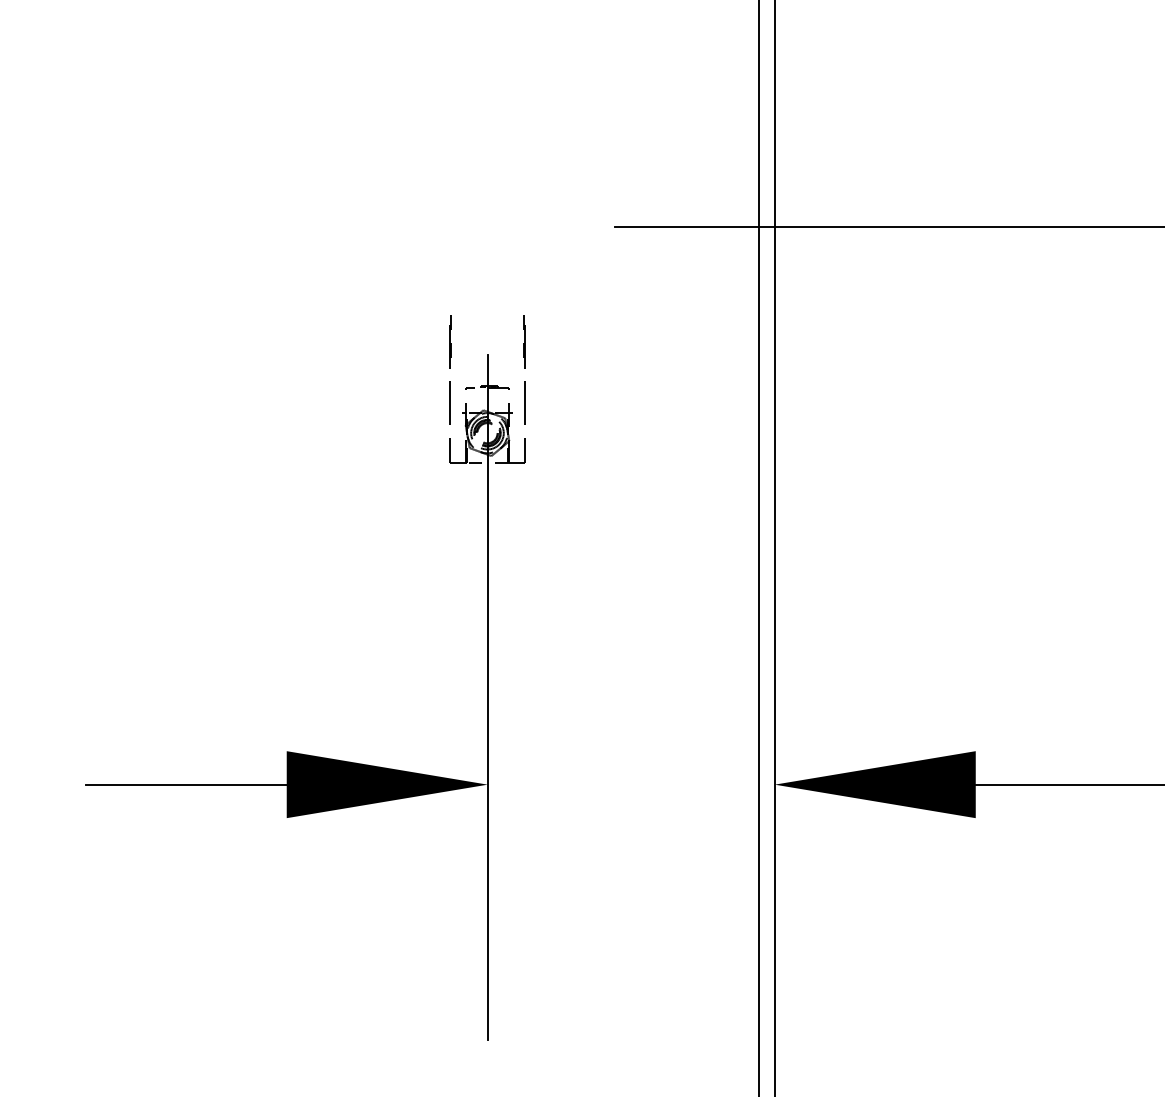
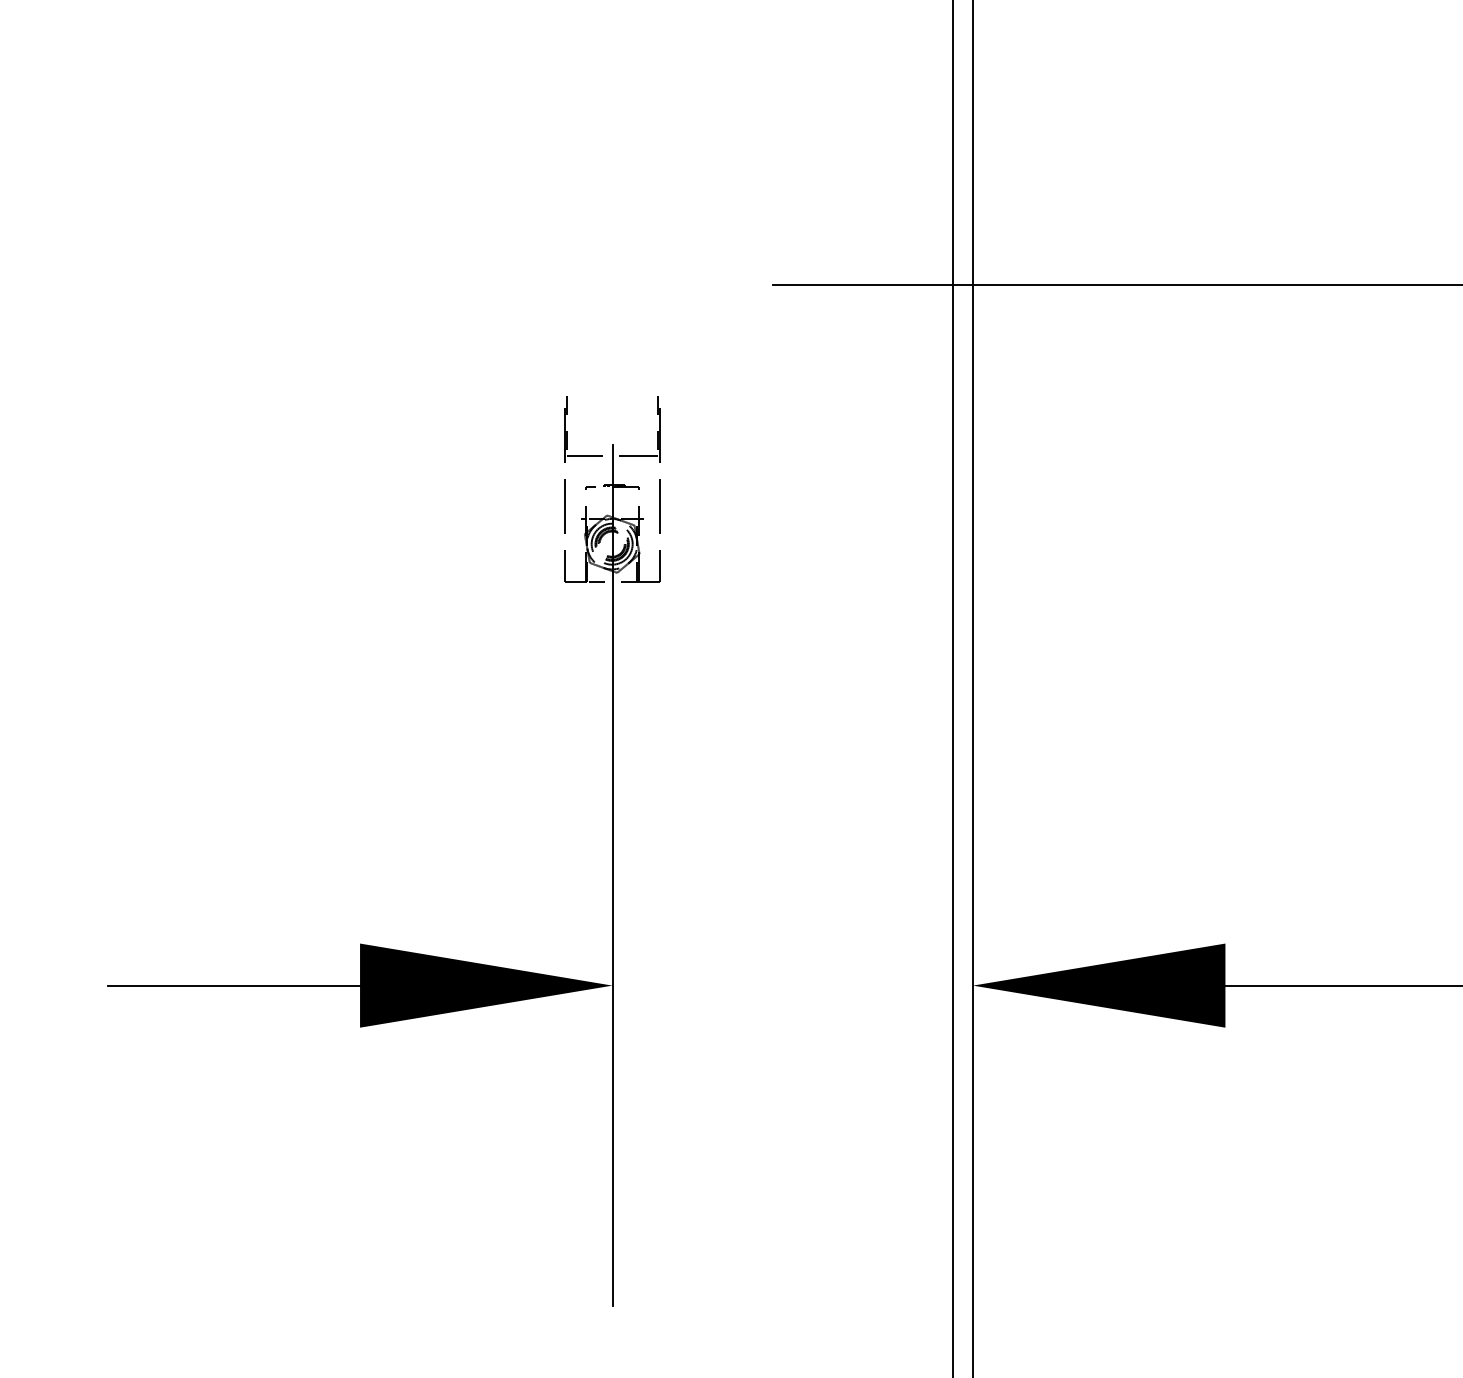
line: (487, 362) -> (612, 455), added

